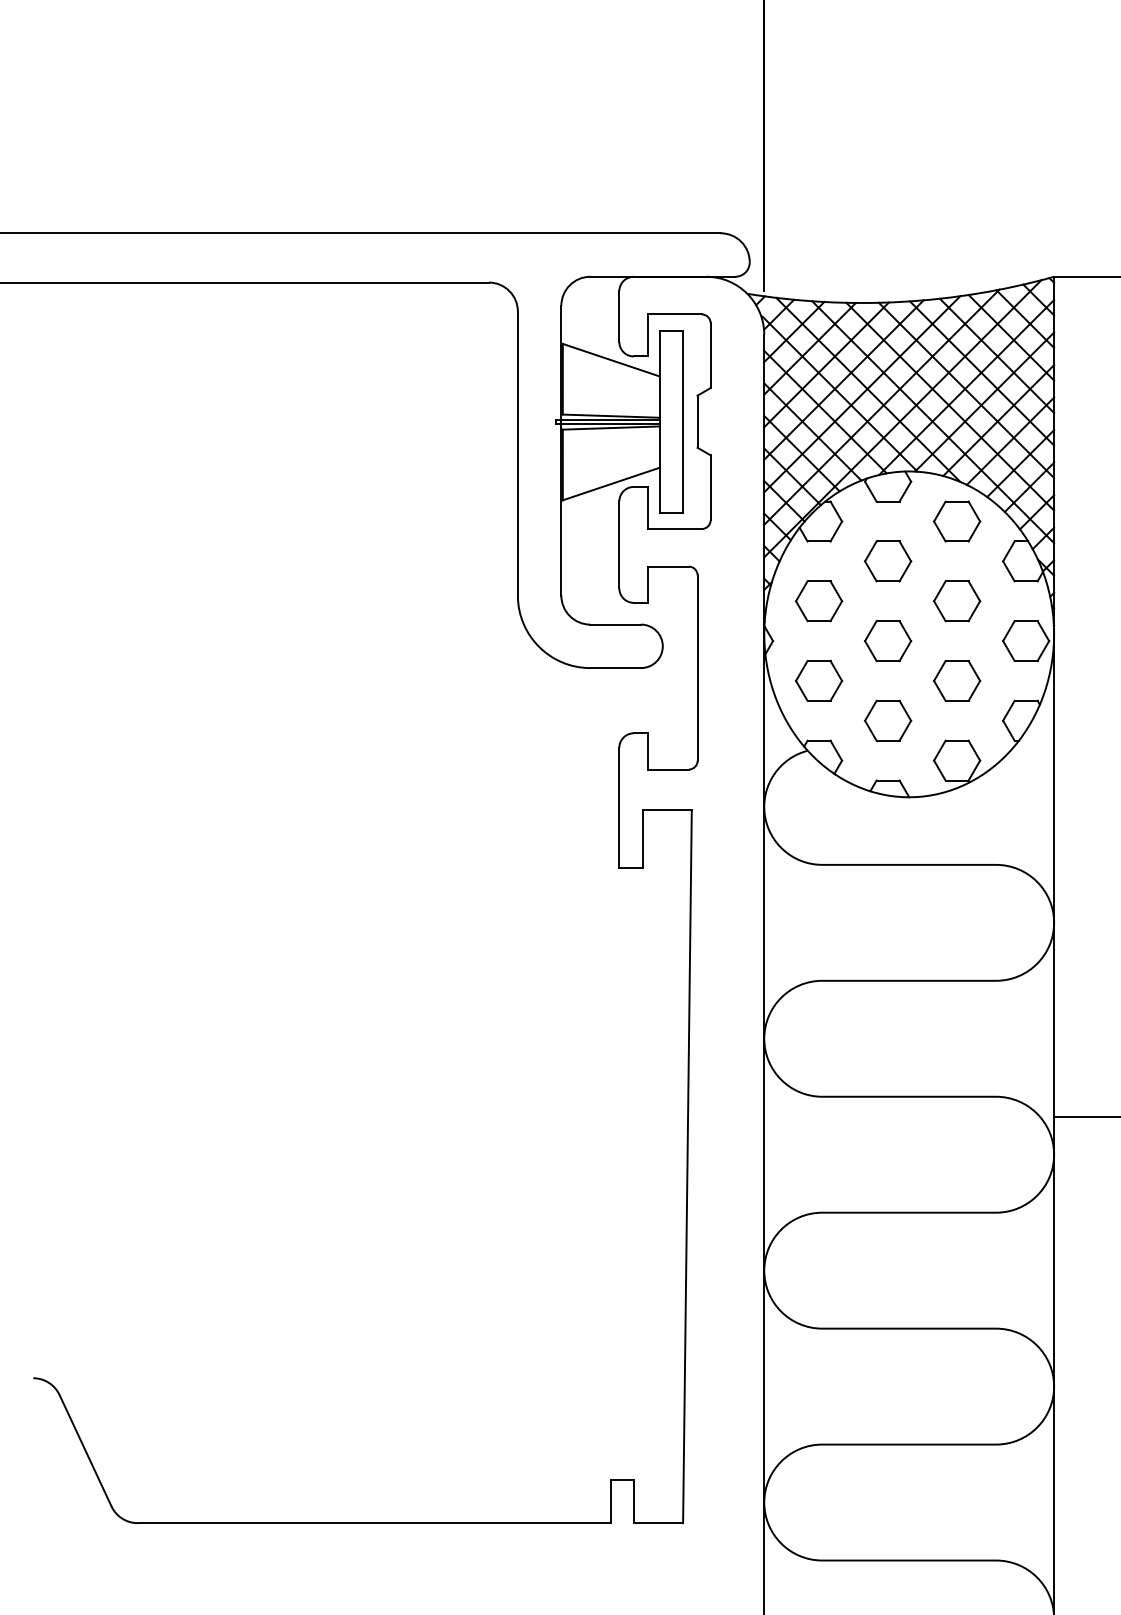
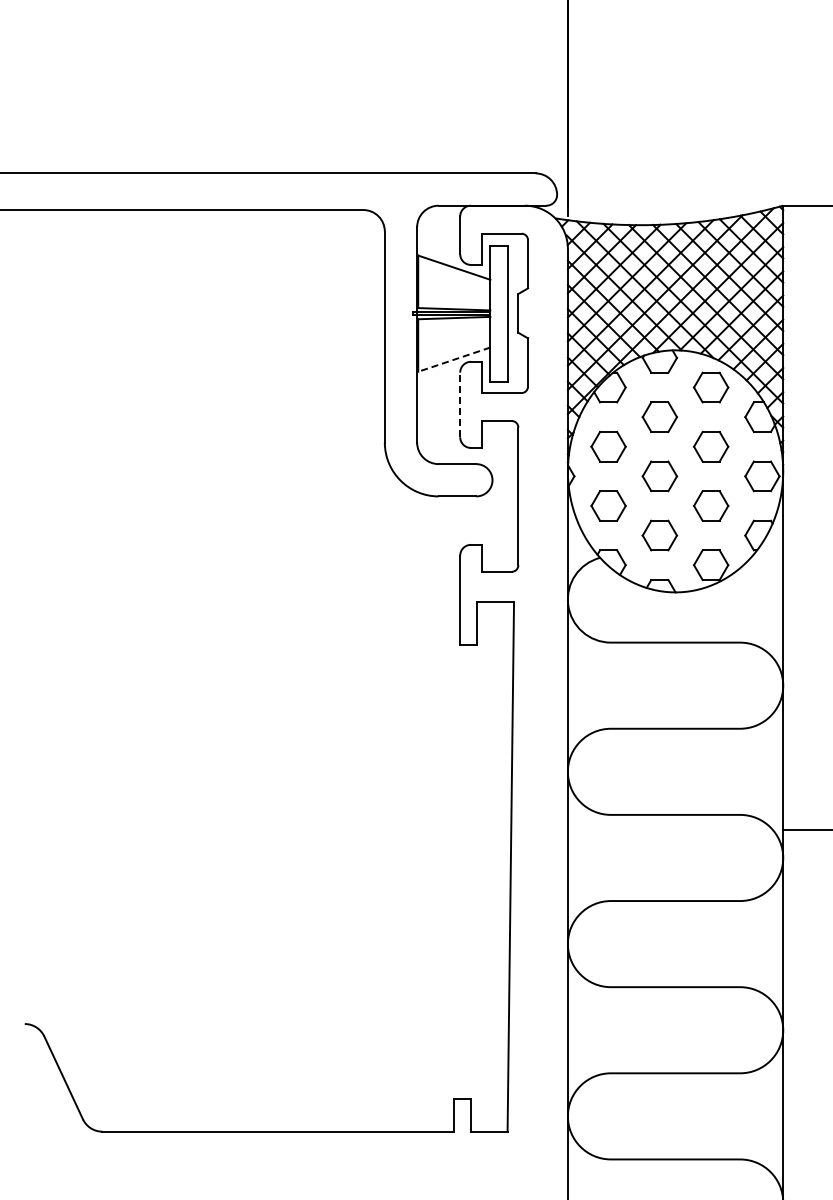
line: (610, 483) -> (453, 359), solid -> dashed
line: (619, 544) -> (460, 404), solid -> dashed

